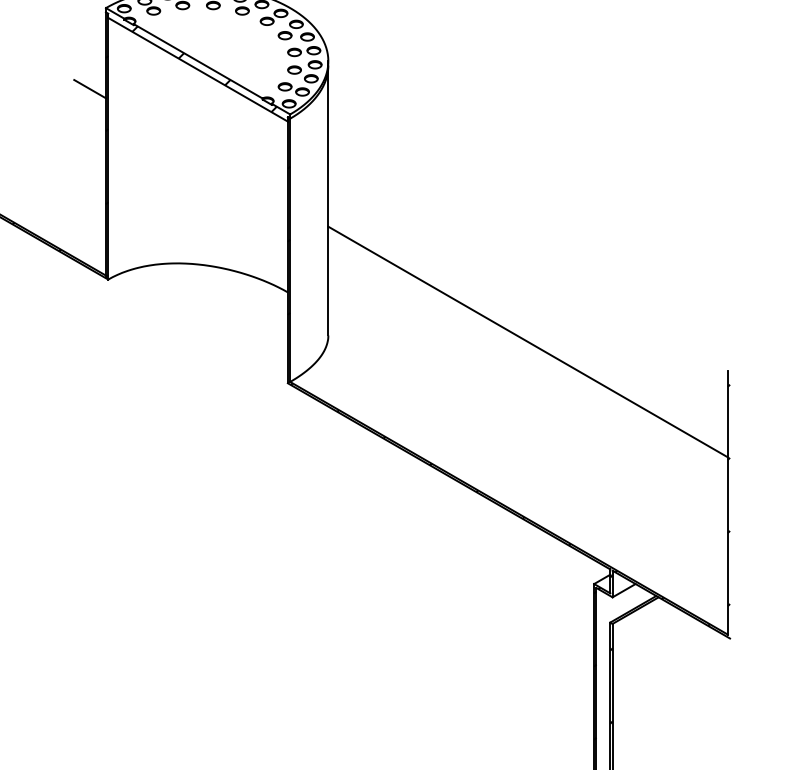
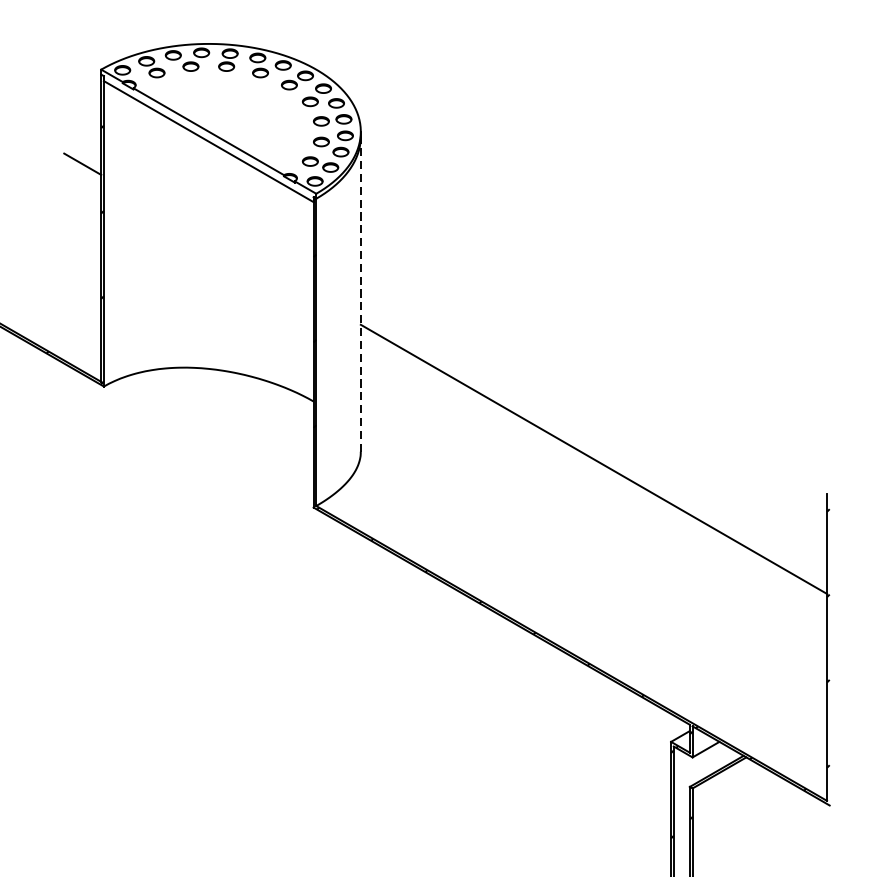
hatch: (204, 69) -> (216, 141), removed
line: (328, 200) -> (361, 294), solid -> dashed

